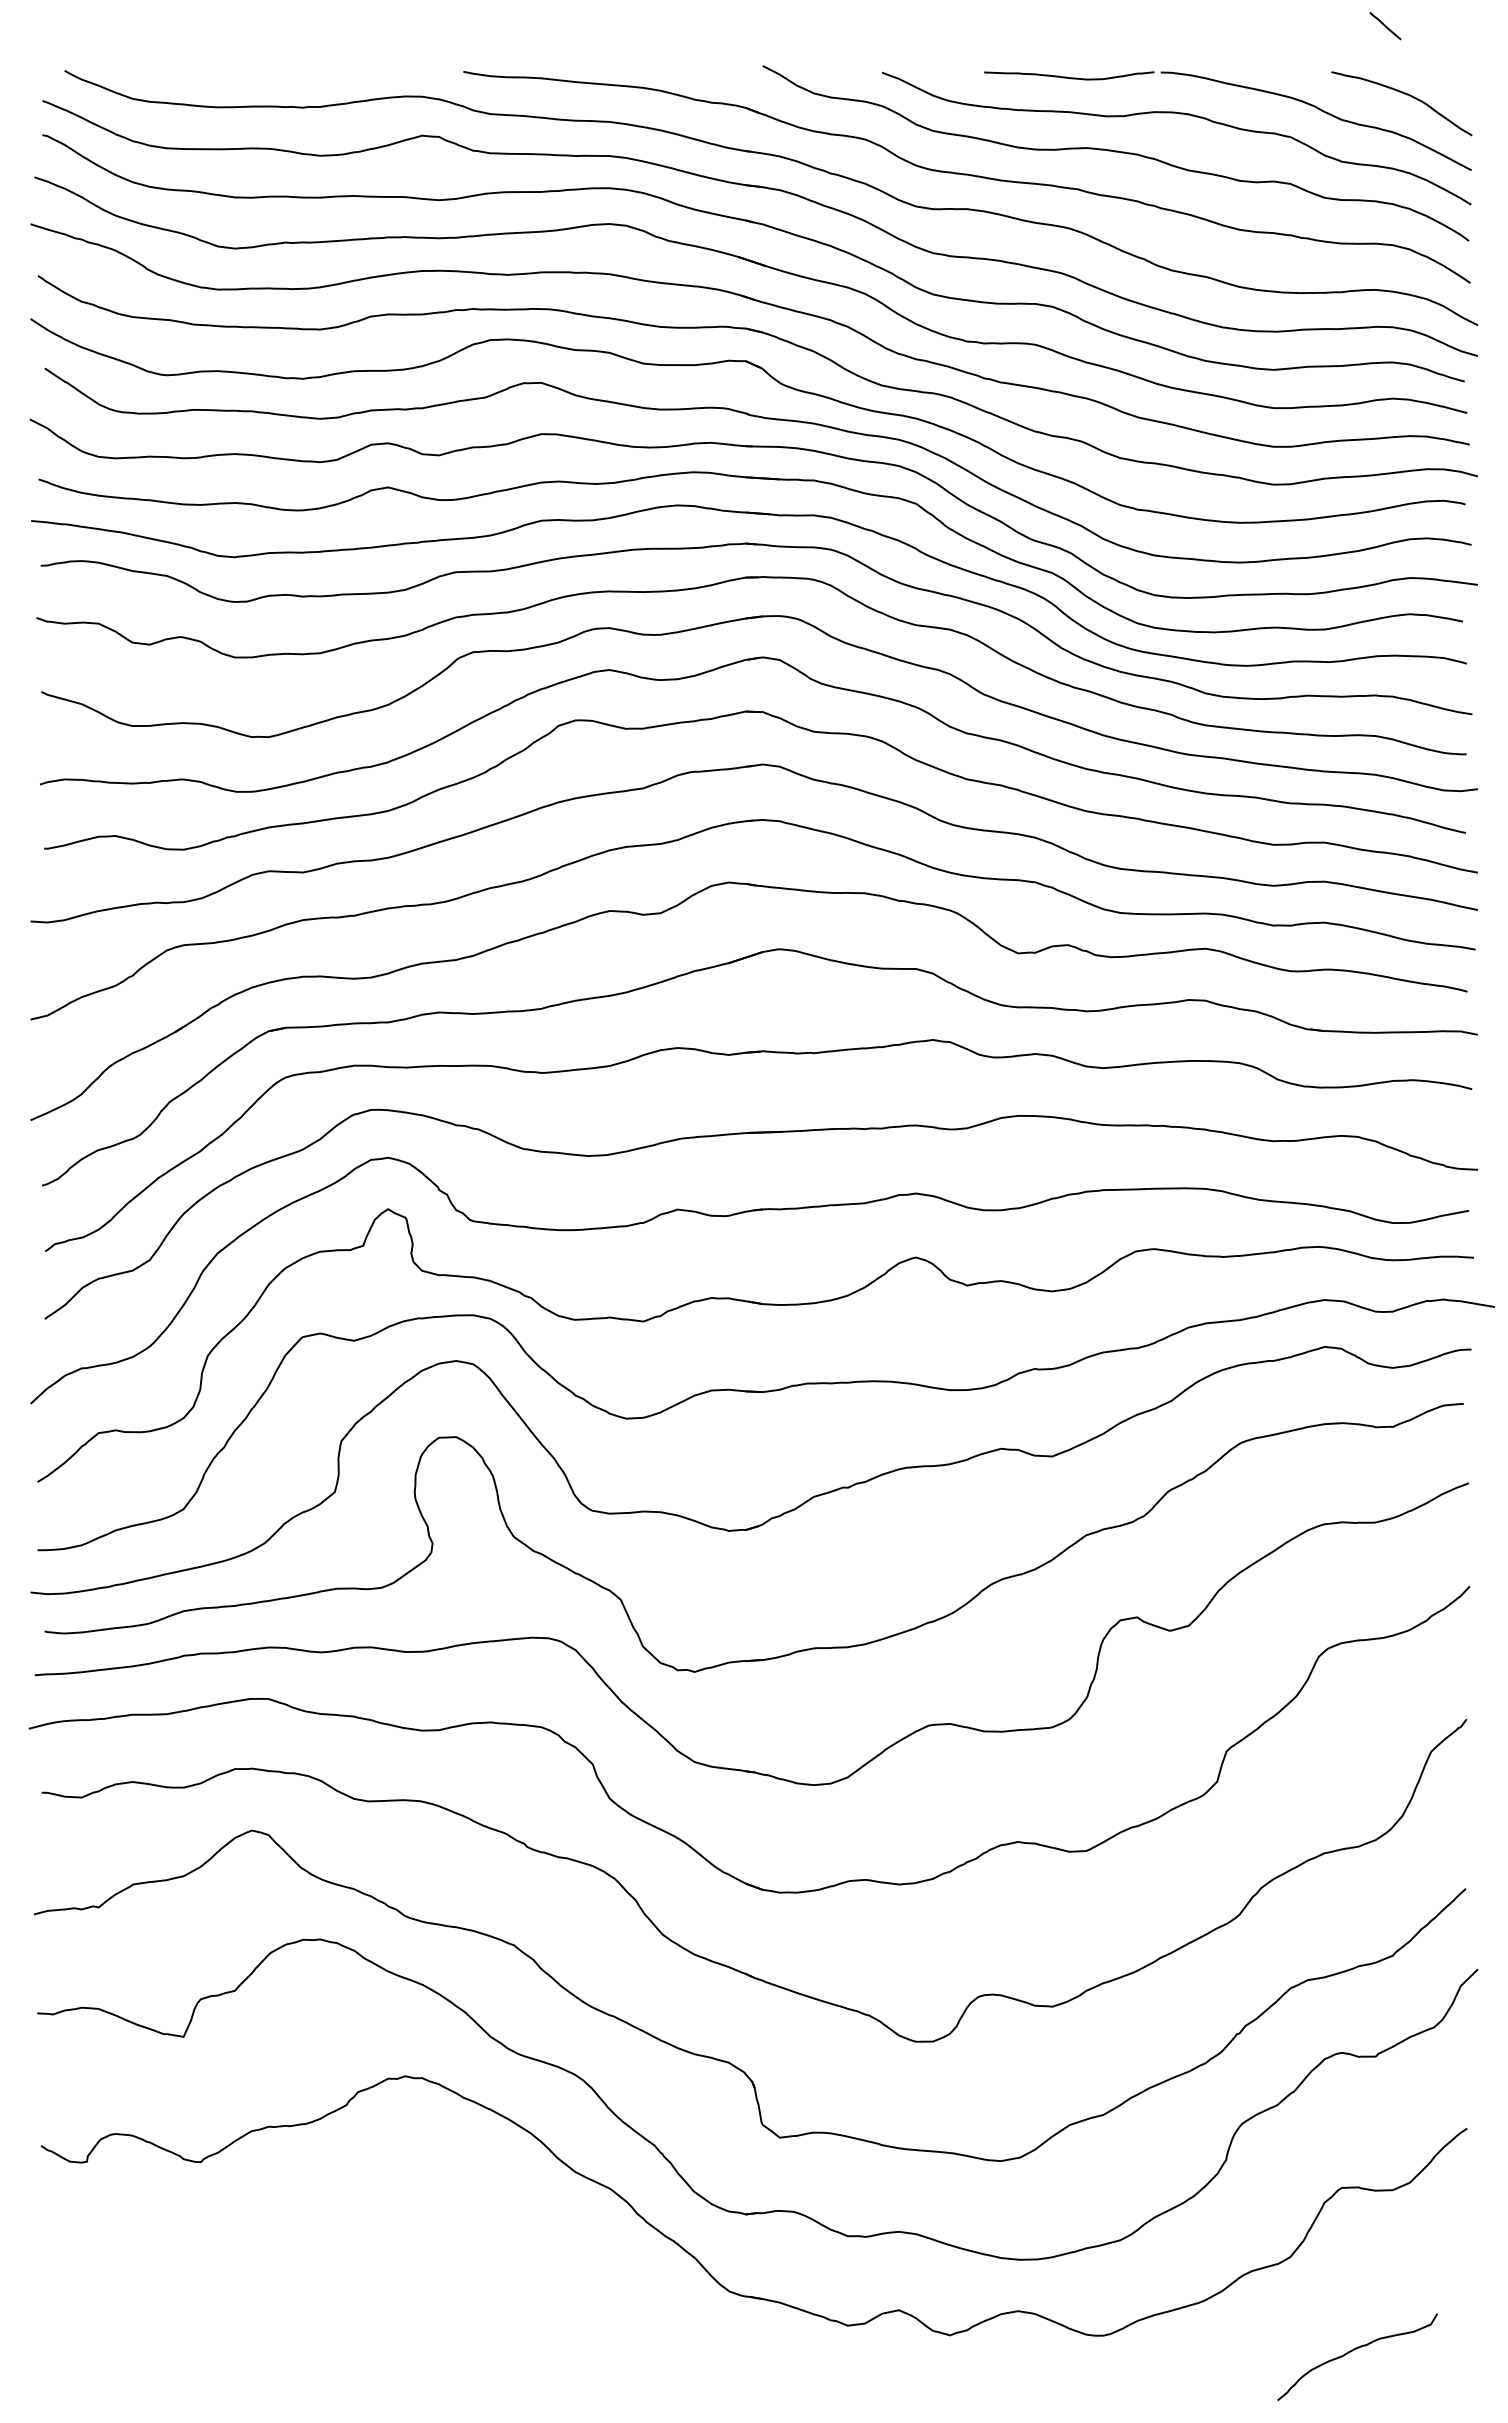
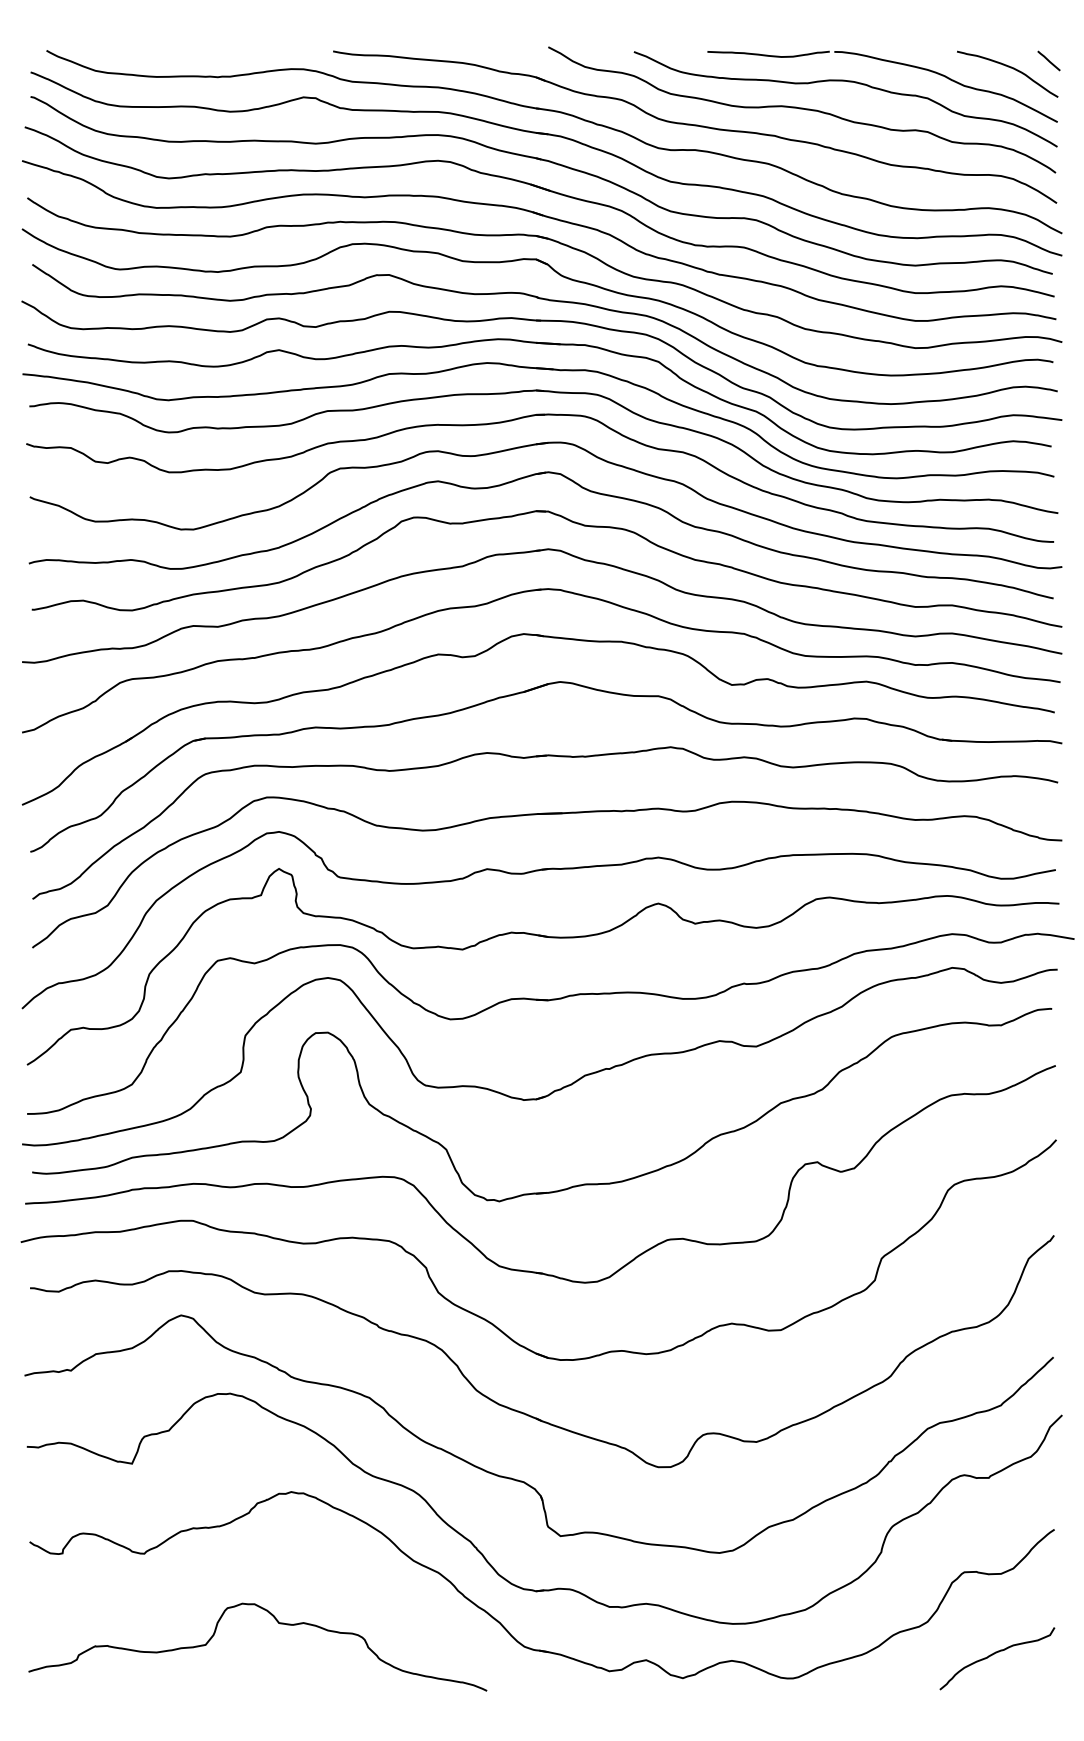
line: (1385, 26) -> (1049, 61), moved
curve: (387, 2259) -> (278, 1623), added
curve: (1354, 2350) -> (995, 1653), moved

